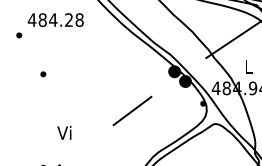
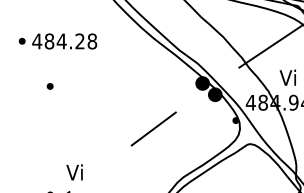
text: (55, 20) -> (64, 41), moved
text: (247, 66) -> (287, 77), L -> Vi
text: (64, 132) -> (74, 172), moved

